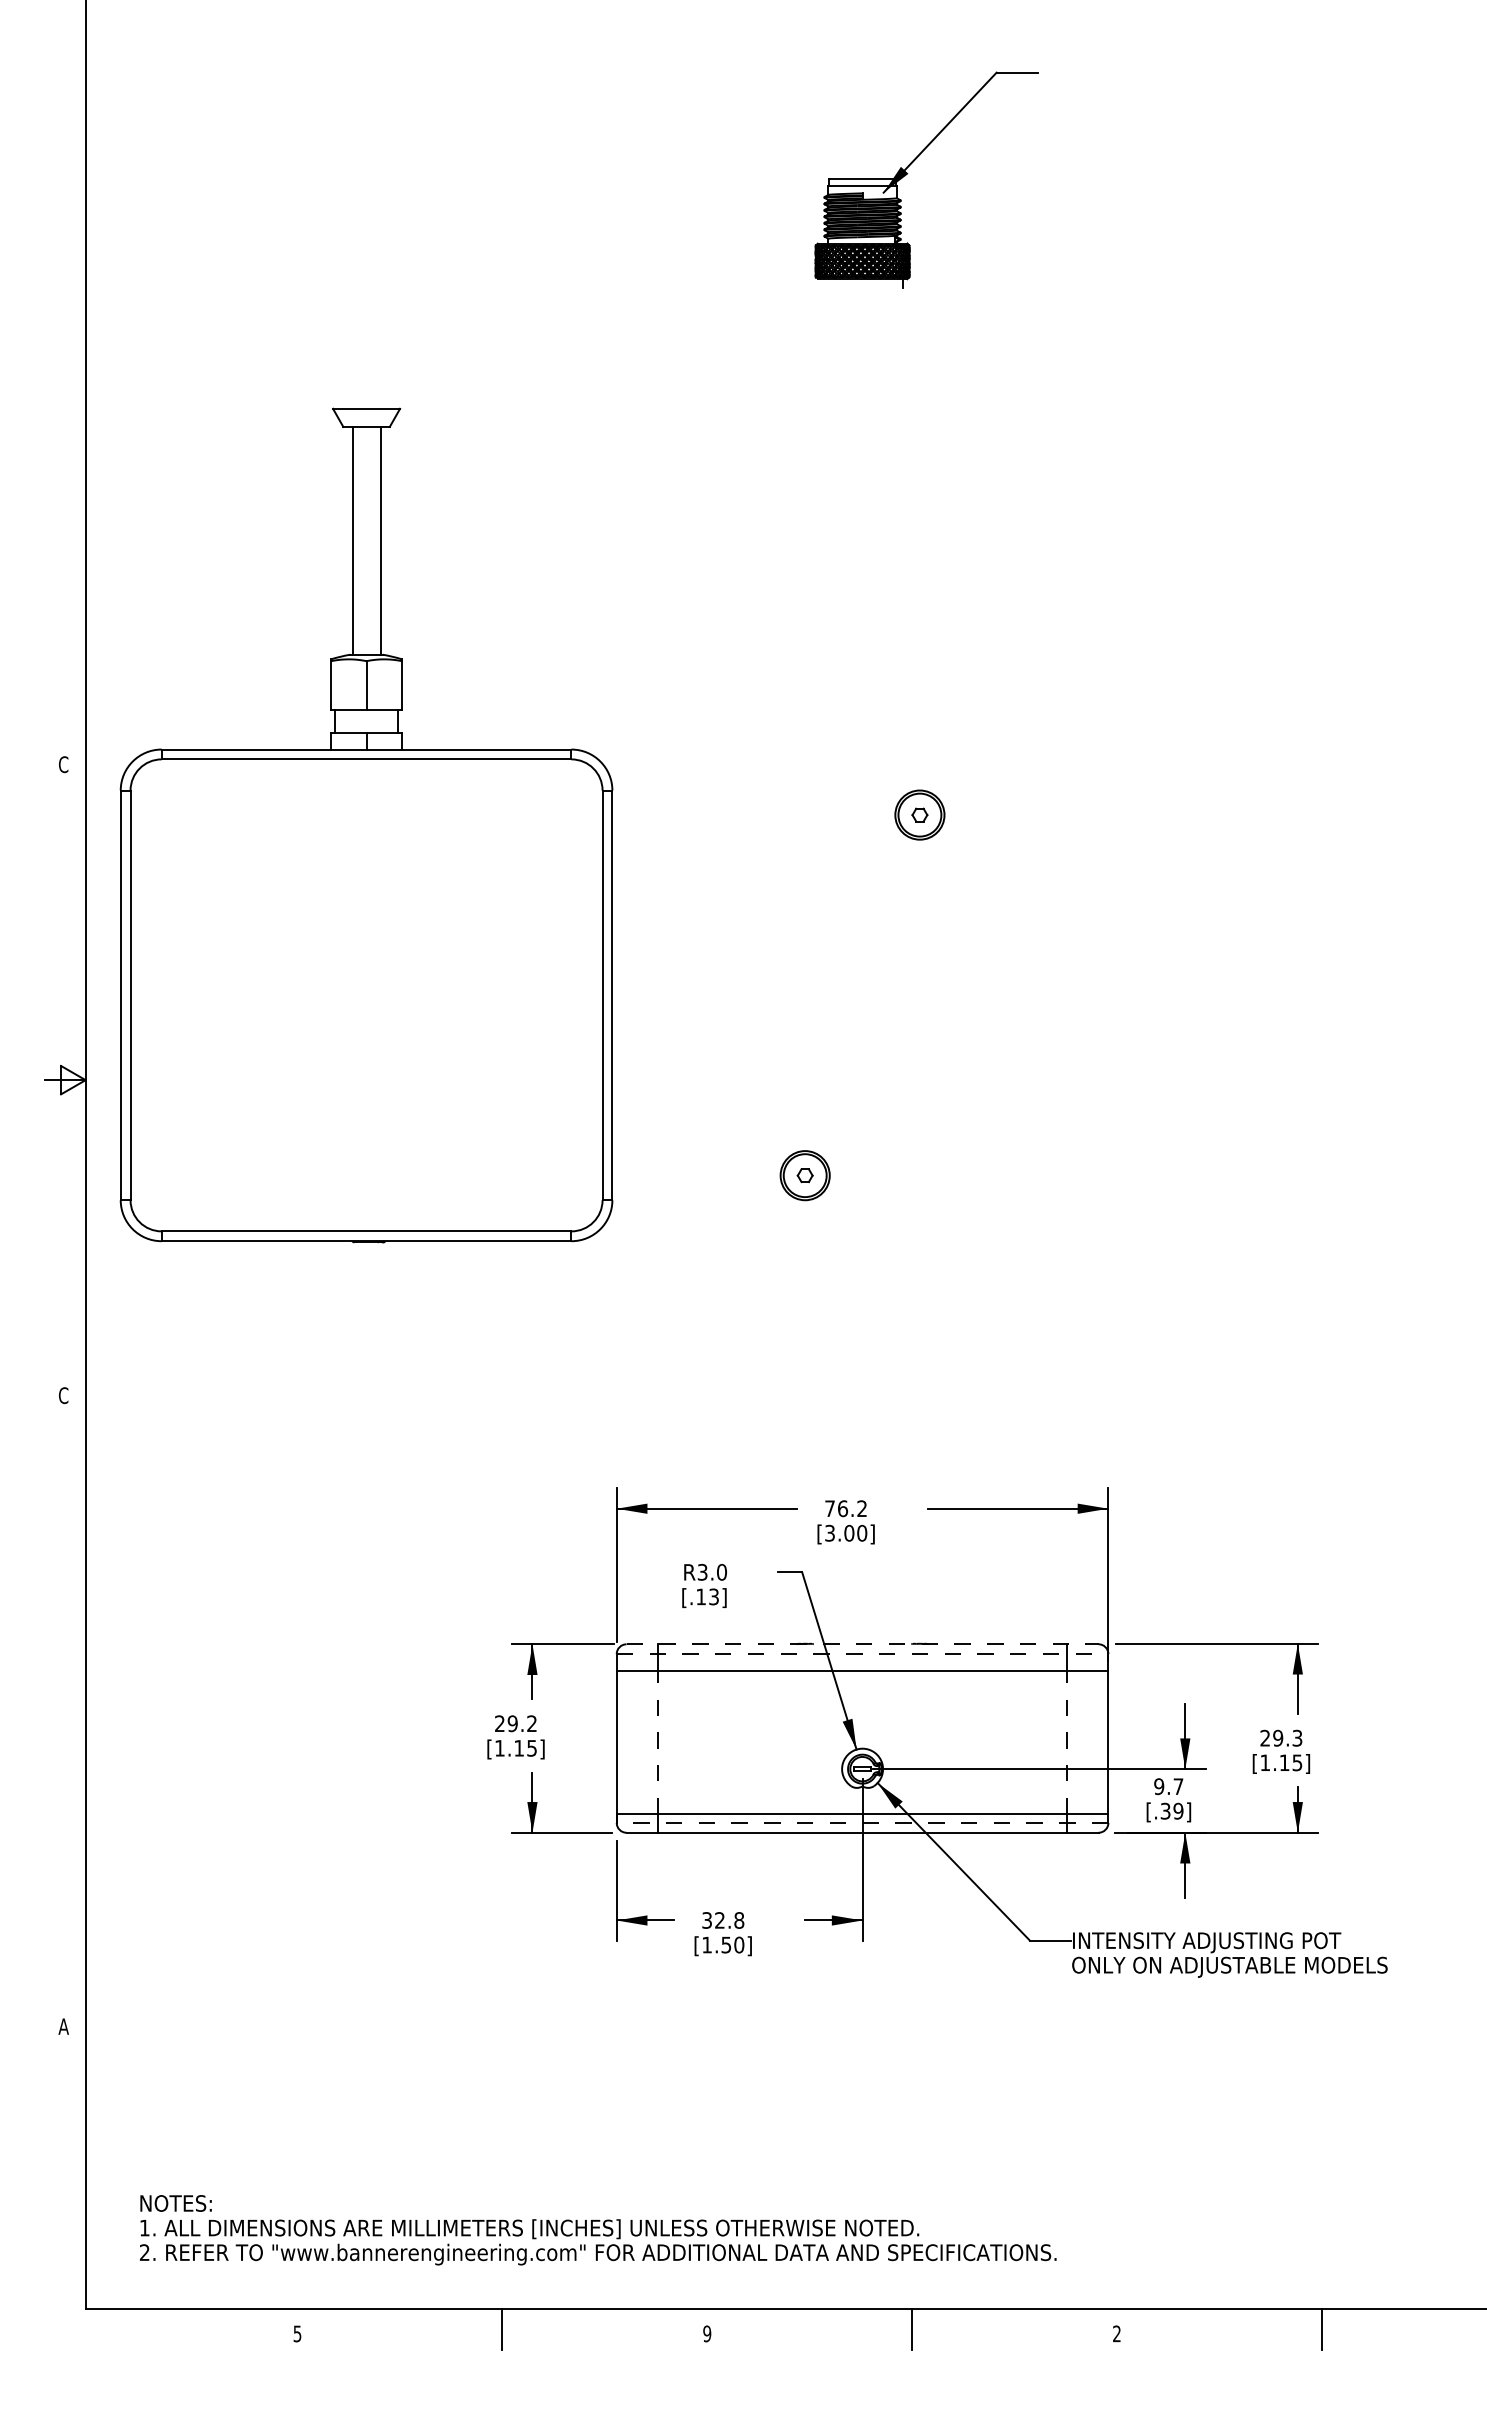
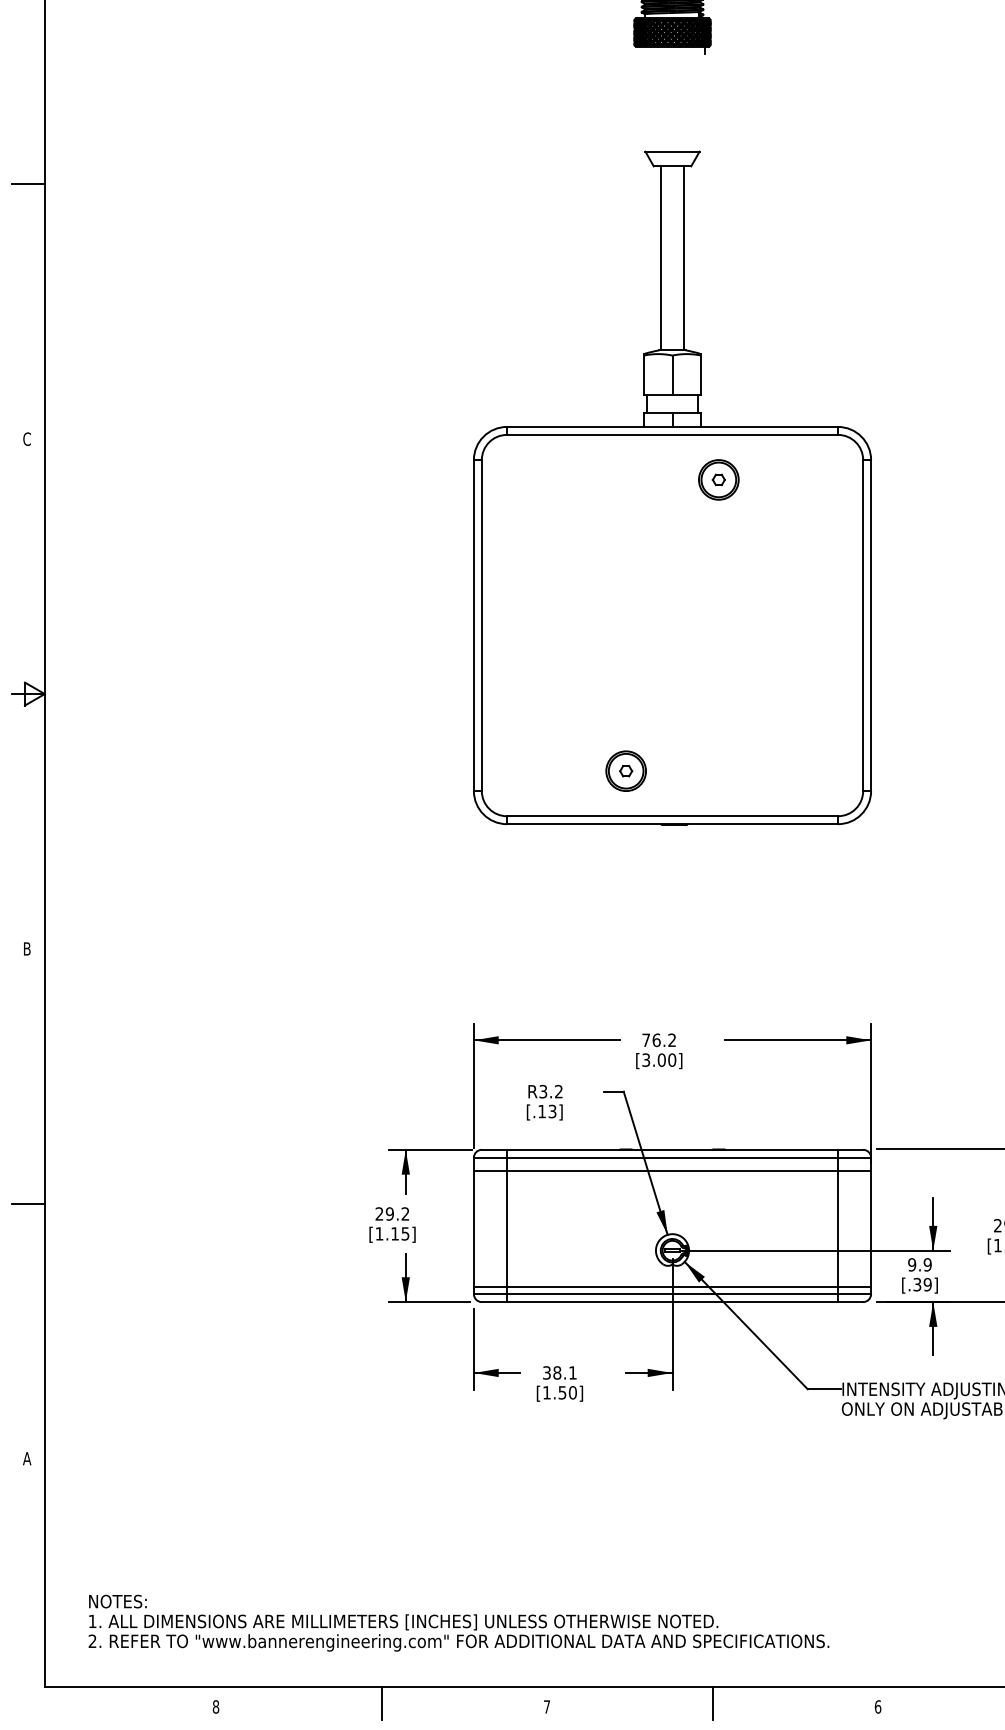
line: (64, 449) -> (27, 184), added
part: (366, 825) -> (672, 488), moved
text: (63, 1395) -> (26, 948), C -> B
text: (722, 1572) -> (559, 1091), R3.0 -> R3.2
line: (862, 1644) -> (672, 1149), dashed -> solid
line: (862, 1654) -> (672, 1158), dashed -> solid
line: (64, 1711) -> (27, 1204), added
line: (657, 1742) -> (506, 1229), dashed -> solid
line: (1067, 1742) -> (838, 1229), dashed -> solid
text: (1178, 1786) -> (927, 1264), 9.7 -> 9.9
line: (862, 1822) -> (672, 1293), dashed -> solid
text: (729, 1920) -> (565, 1372), 32.8 -> 38.1
text: (297, 2333) -> (215, 1706), 5 -> 8
text: (707, 2333) -> (547, 1706), 9 -> 7
text: (1117, 2333) -> (878, 1706), 2 -> 6

